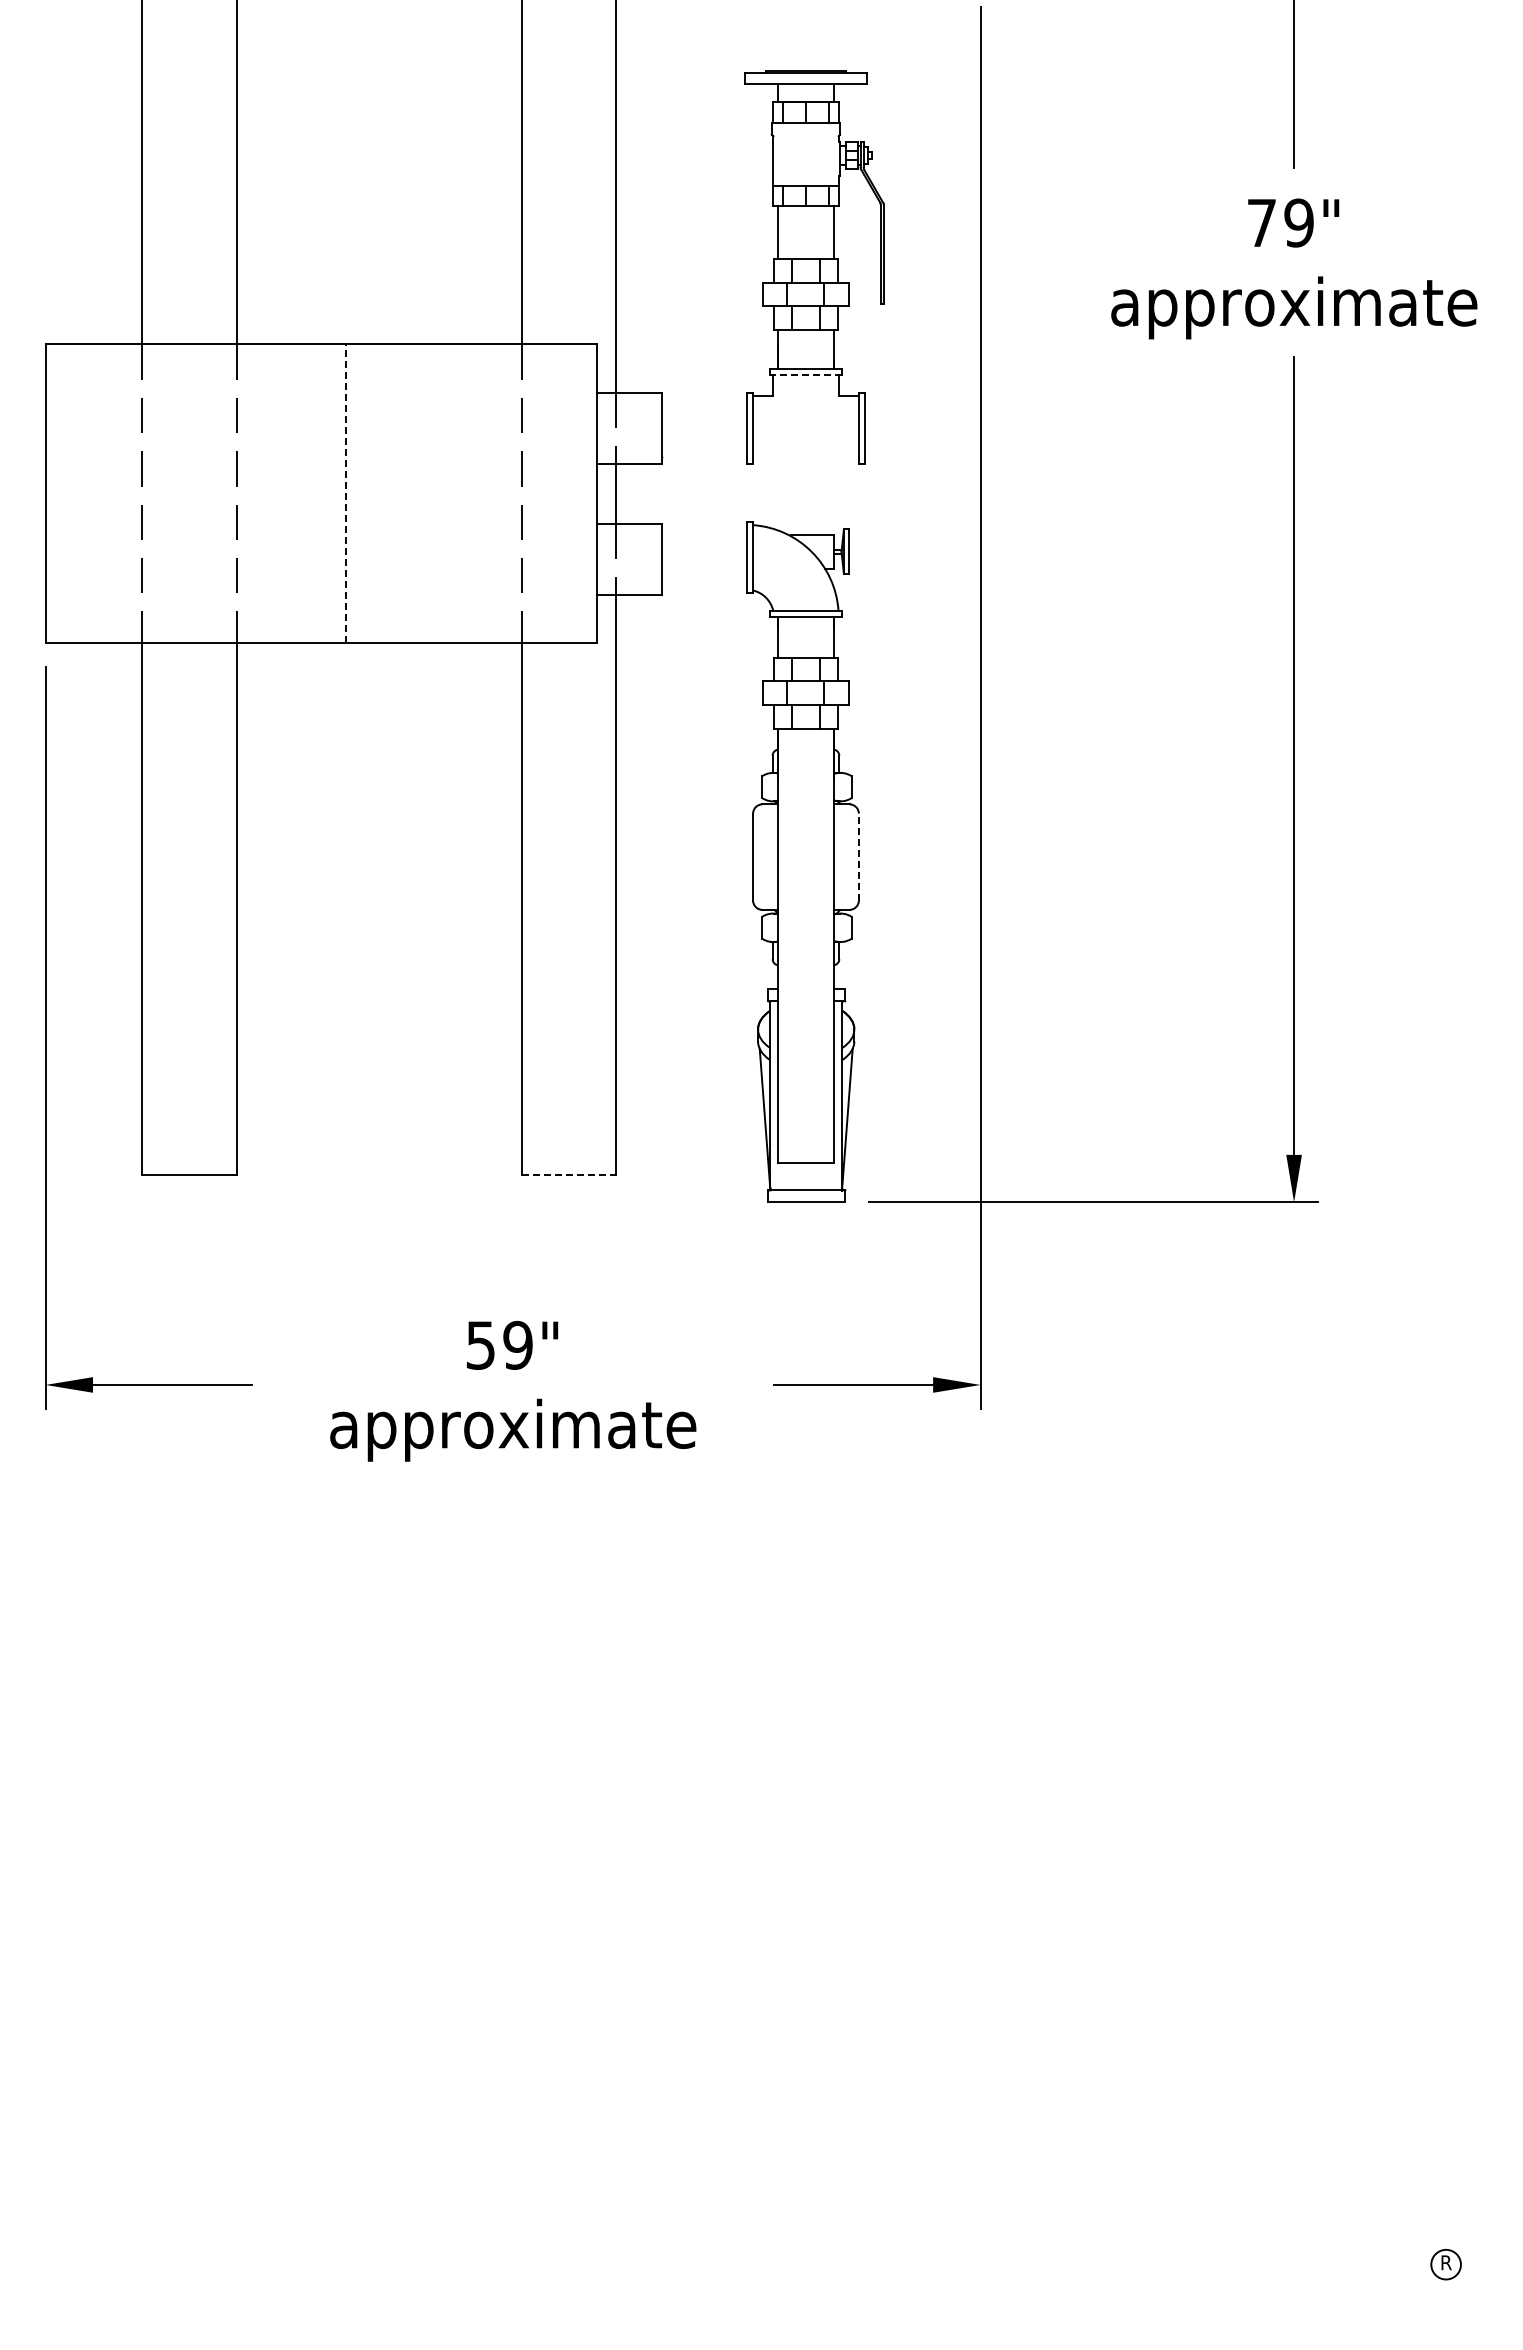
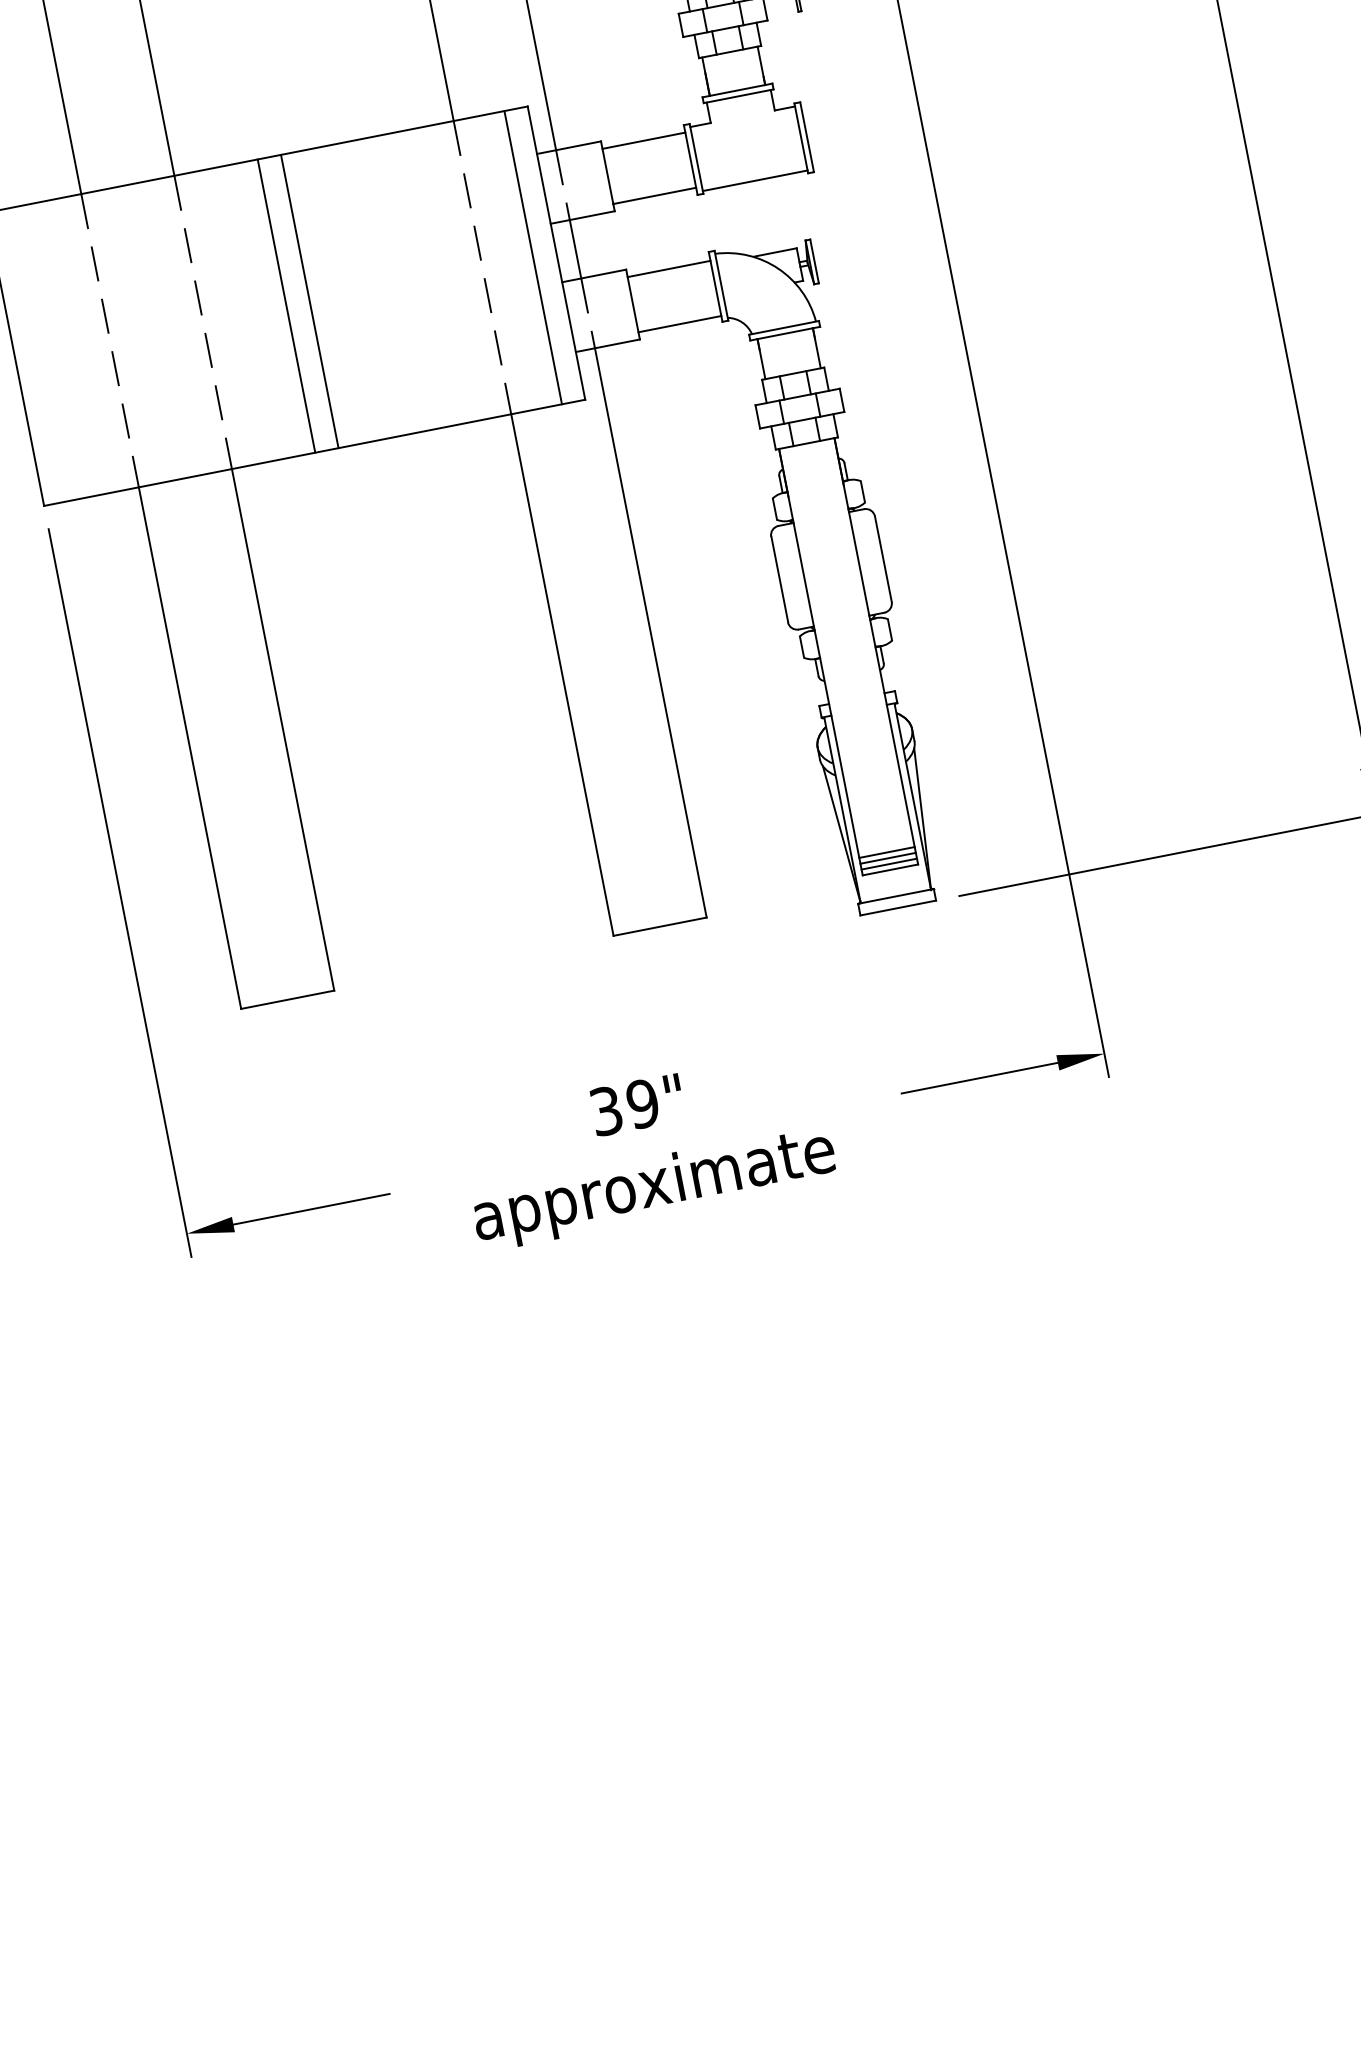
line: (805, 375) -> (738, 96), dashed -> solid
line: (704, 400) -> (643, 140), added
line: (704, 456) -> (654, 195), added
line: (805, 461) -> (754, 181), added
line: (321, 493) -> (286, 305), added
line: (345, 493) -> (309, 301), dashed -> solid
line: (573, 493) -> (533, 257), added
line: (704, 531) -> (669, 269), added
line: (704, 587) -> (679, 324), added
line: (858, 857) -> (883, 559), dashed -> solid
line: (805, 1145) -> (886, 852), added
line: (805, 1151) -> (887, 858), added
line: (805, 1157) -> (888, 864), added
line: (569, 1174) -> (660, 926), dashed -> solid
text: (480, 1344) -> (605, 1110), 59" -> 39"

